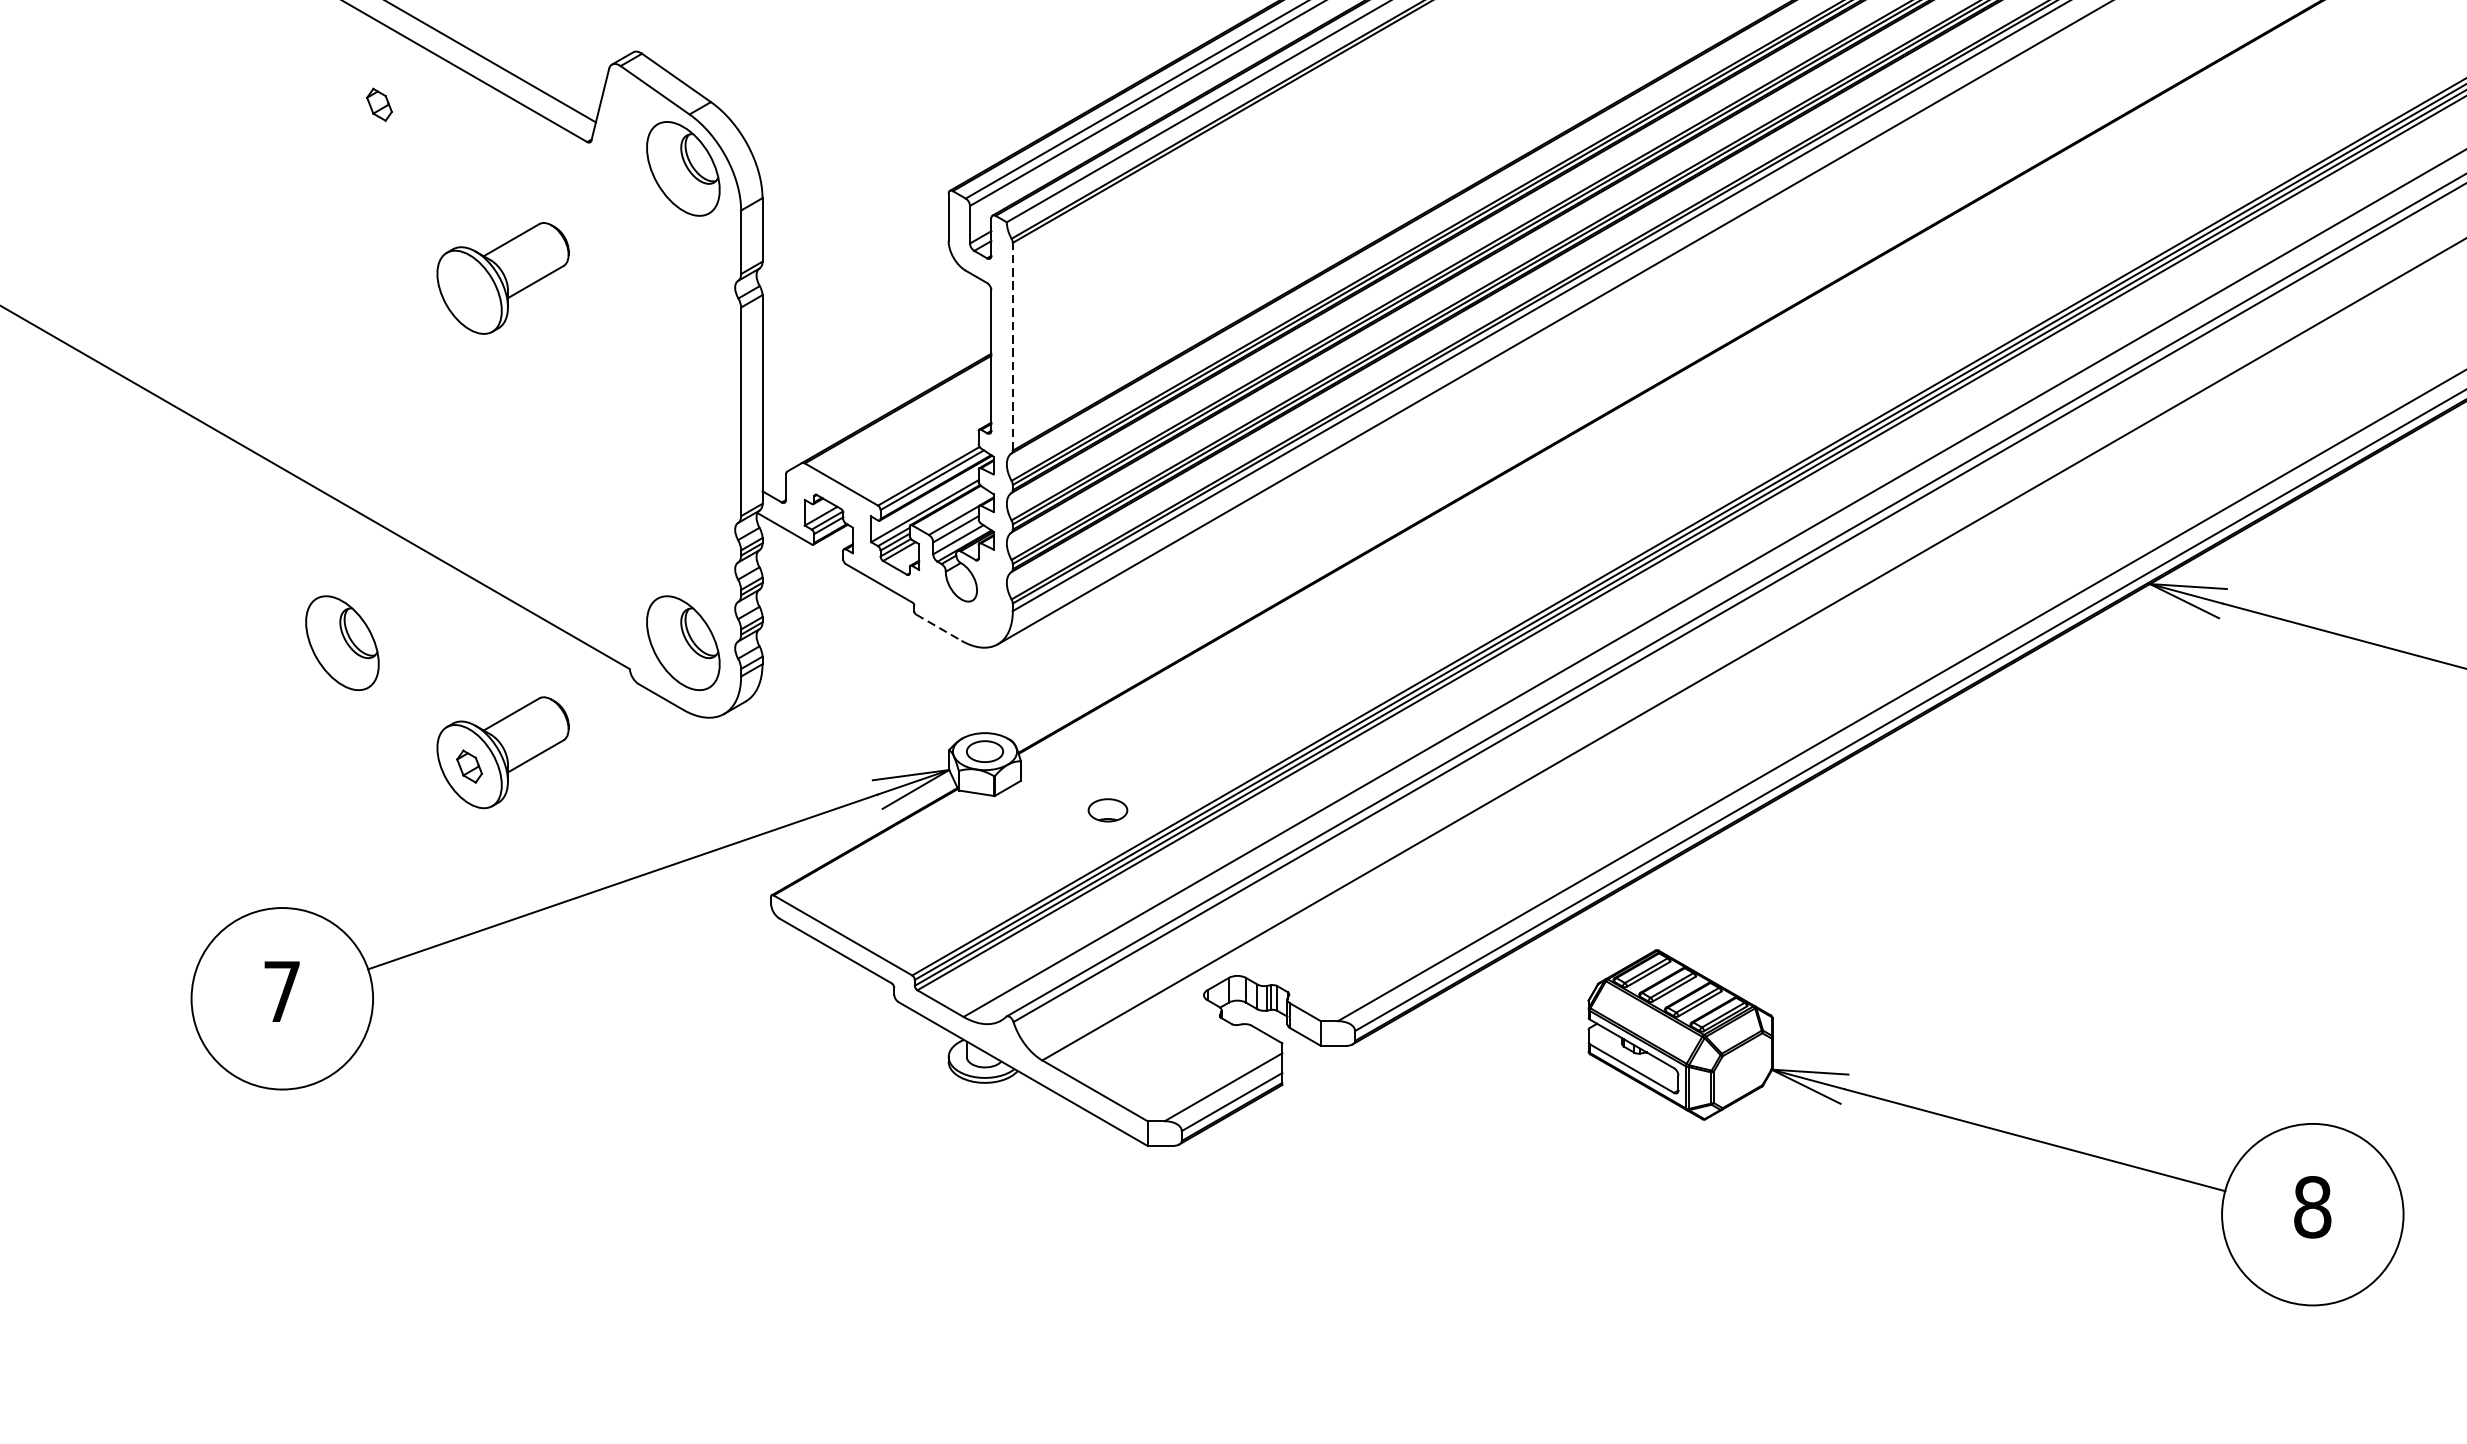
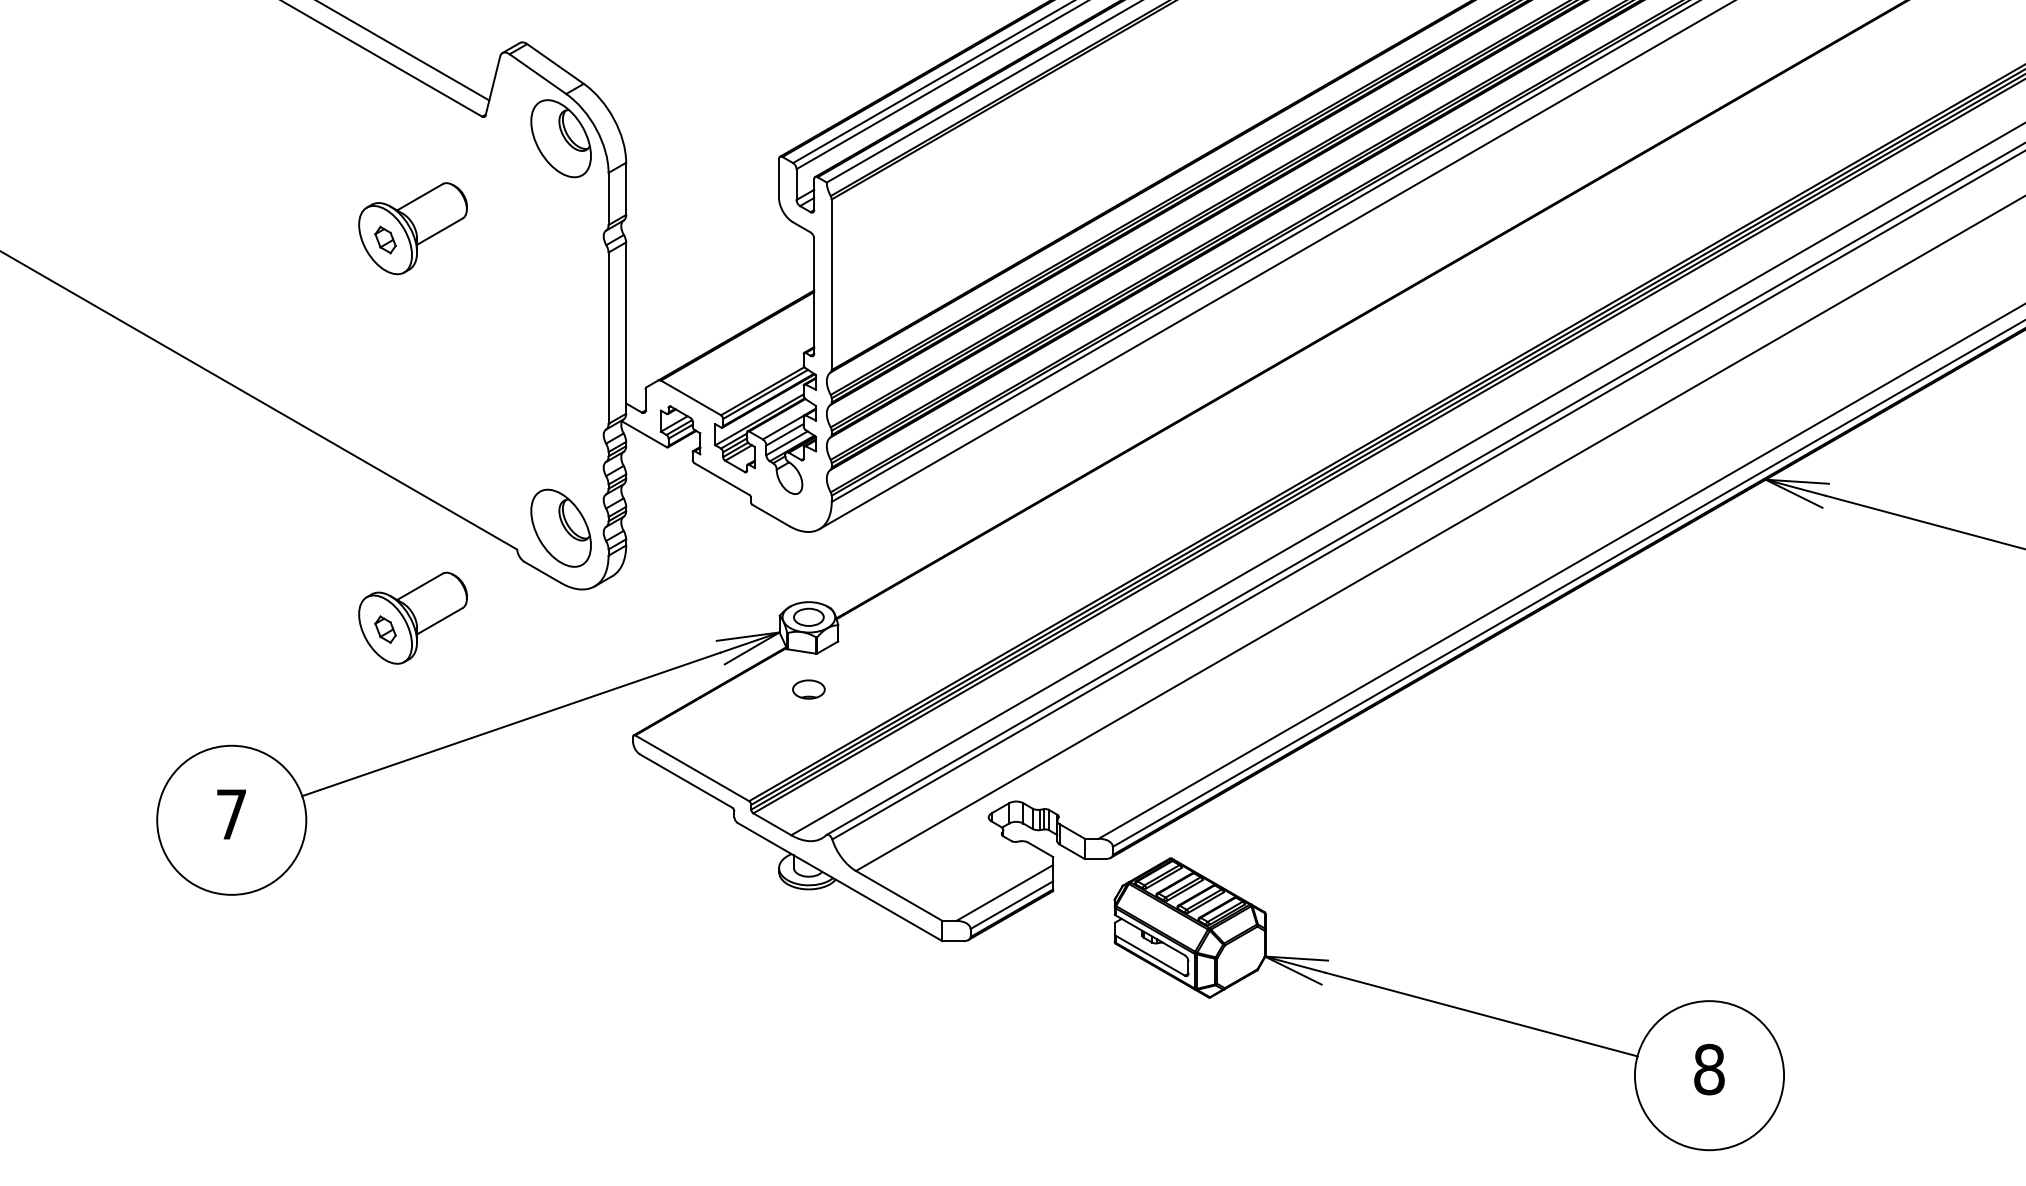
part: (379, 104) -> (385, 239), moved
line: (1012, 346) -> (831, 284), dashed -> solid
line: (938, 627) -> (770, 515), dashed -> solid
part: (341, 642) -> (280, 527), removed
part: (1107, 810) -> (808, 689), moved
part: (1995, 1128) -> (1448, 1004), moved

